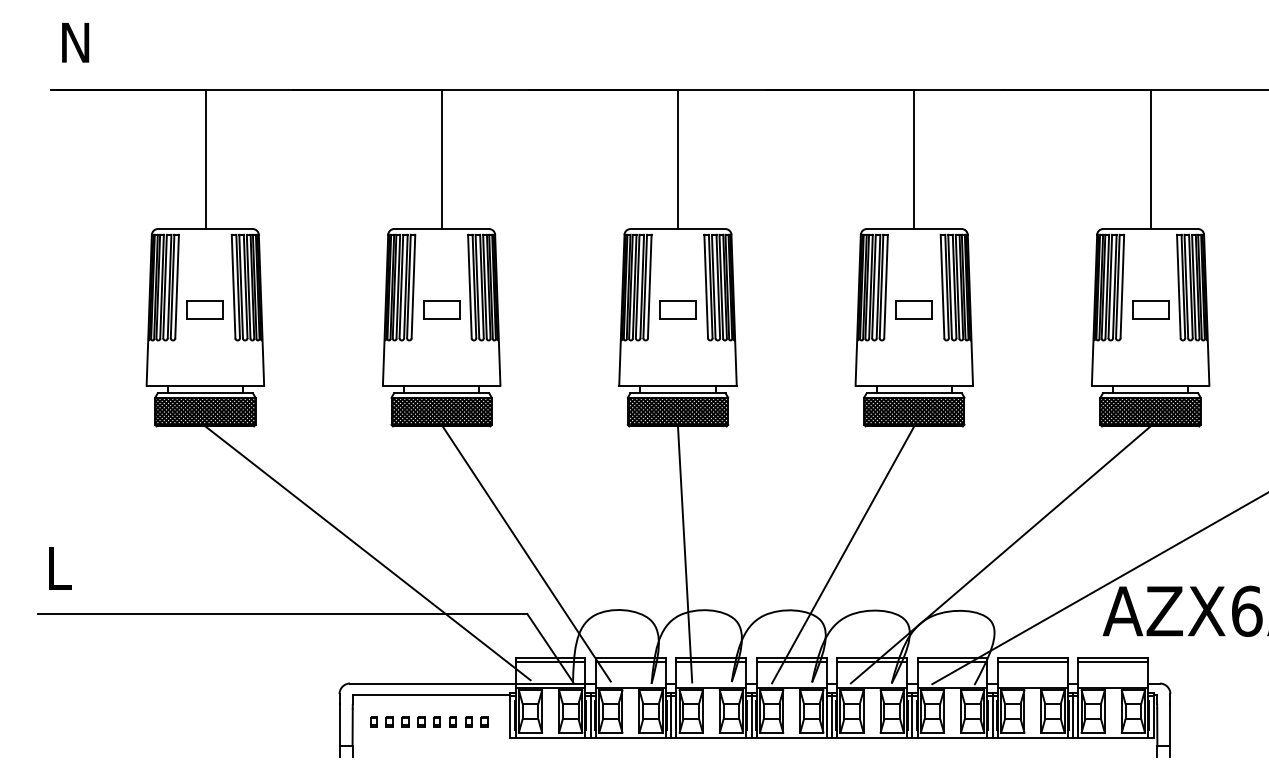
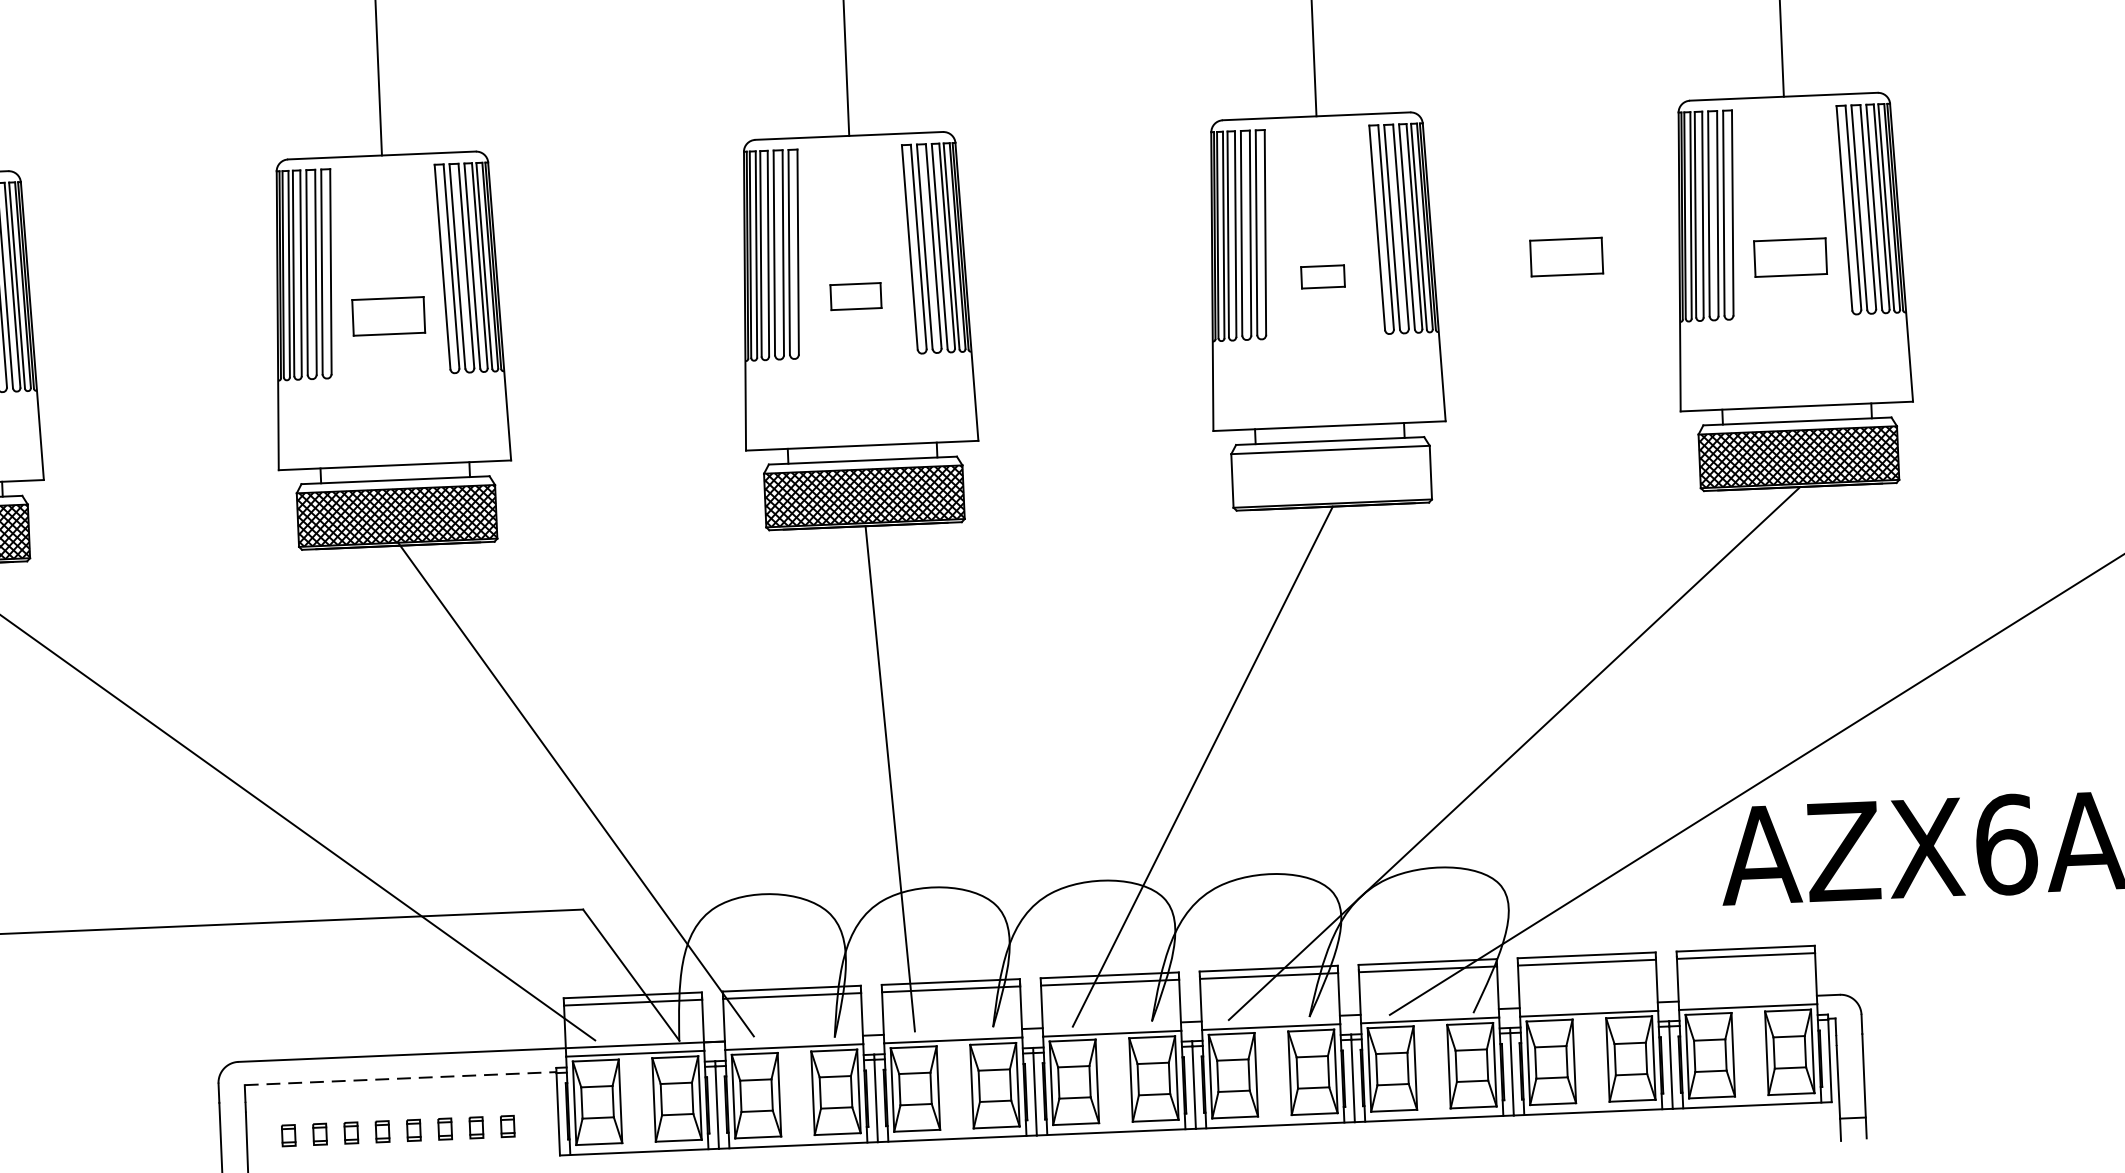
part: (1037, 304) -> (1566, 255), added
part: (677, 309) -> (854, 295), size x0.7
part: (913, 309) -> (1321, 275), size x0.6
hatch: (914, 410) -> (1331, 475), removed
line: (431, 695) -> (400, 1078), solid -> dashed

